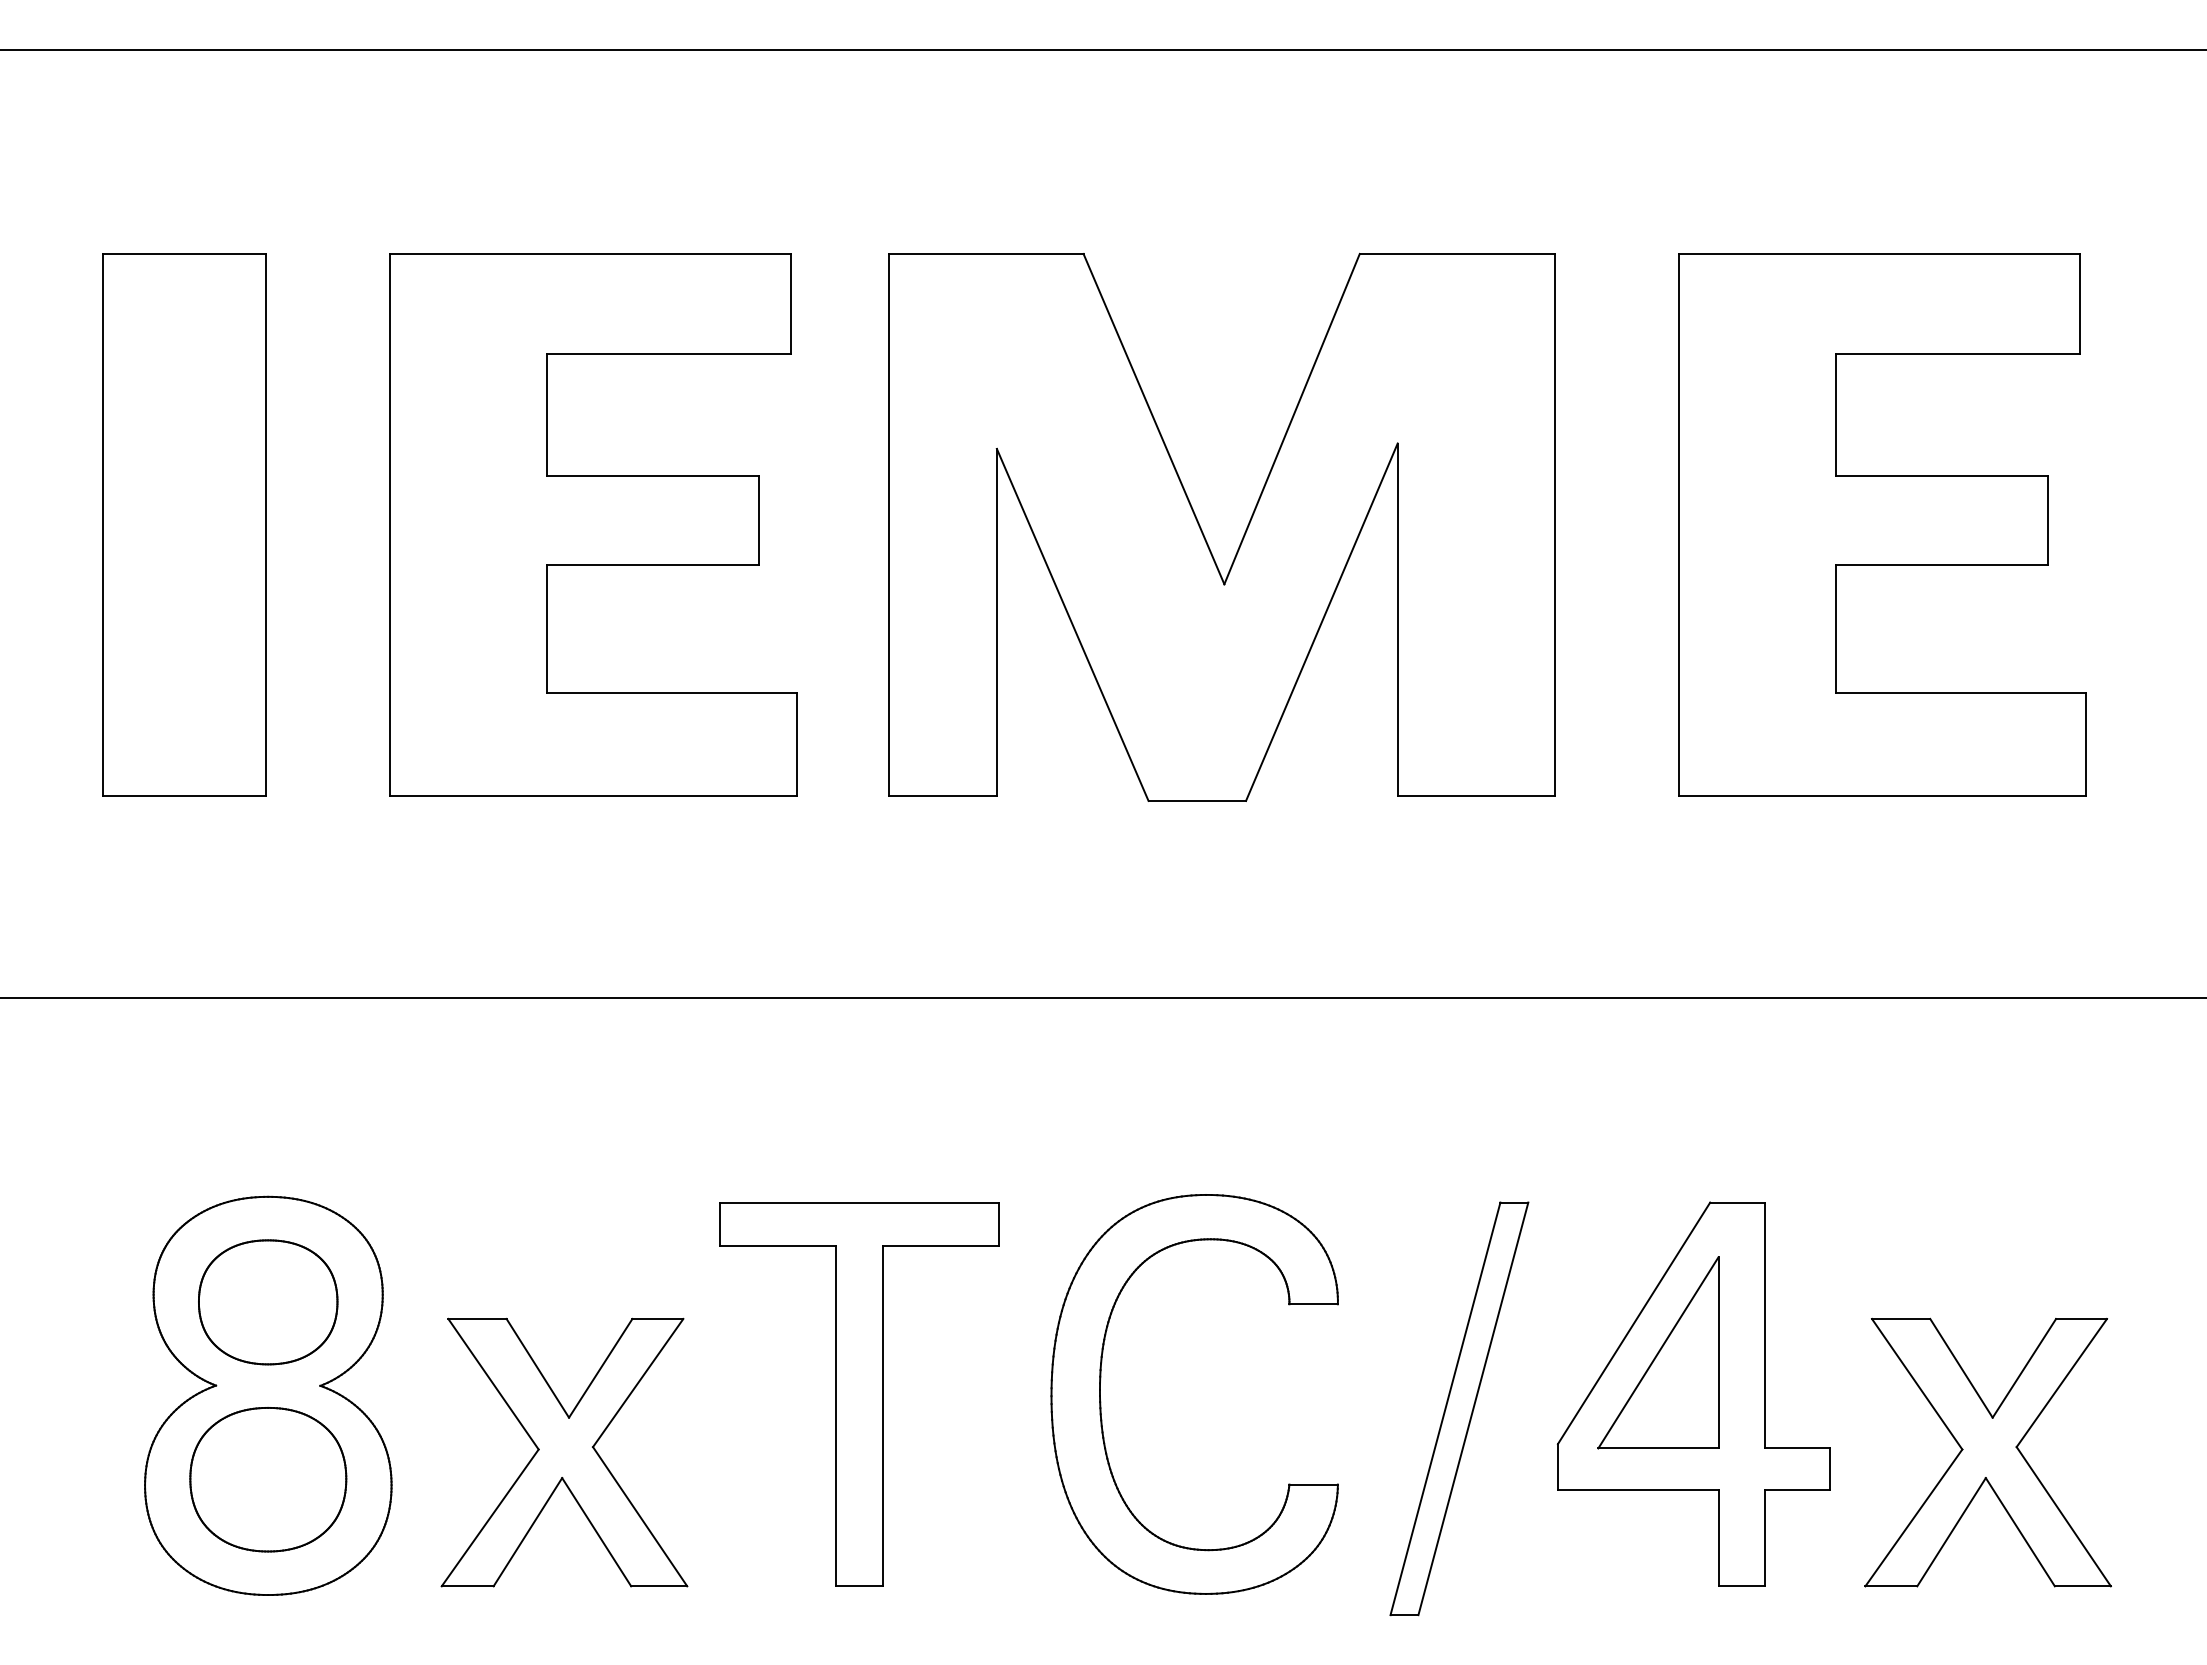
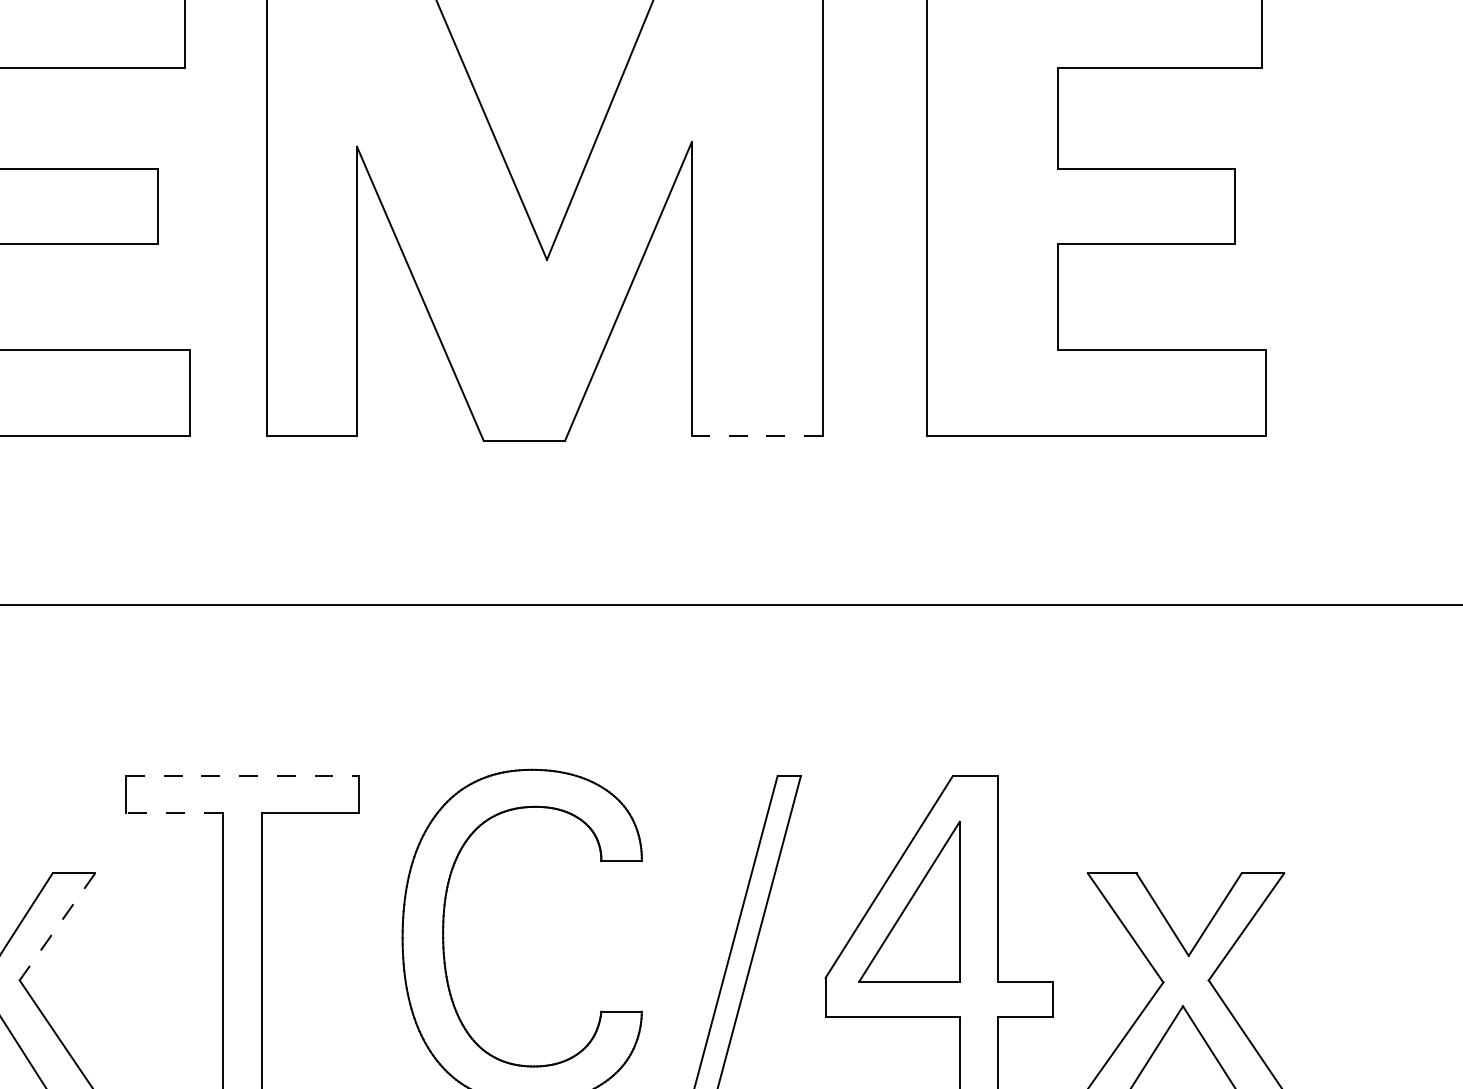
line: (1476, 795) -> (757, 436), solid -> dashed
line: (860, 1202) -> (243, 776), solid -> dashed
line: (778, 1246) -> (174, 812), solid -> dashed
line: (637, 1383) -> (56, 927), solid -> dashed

